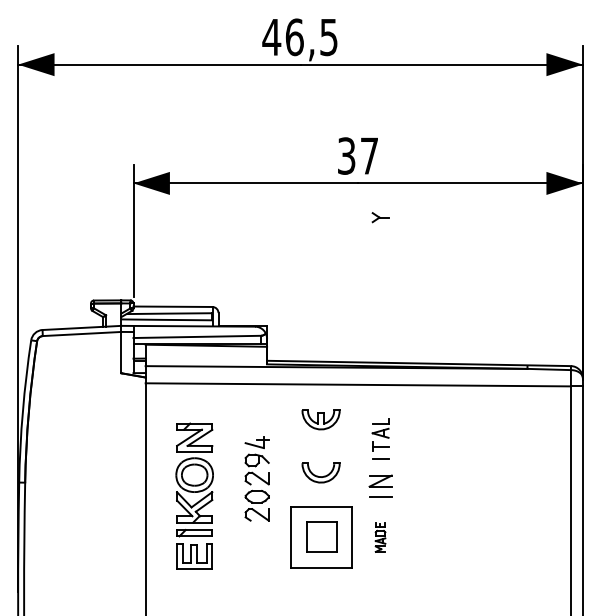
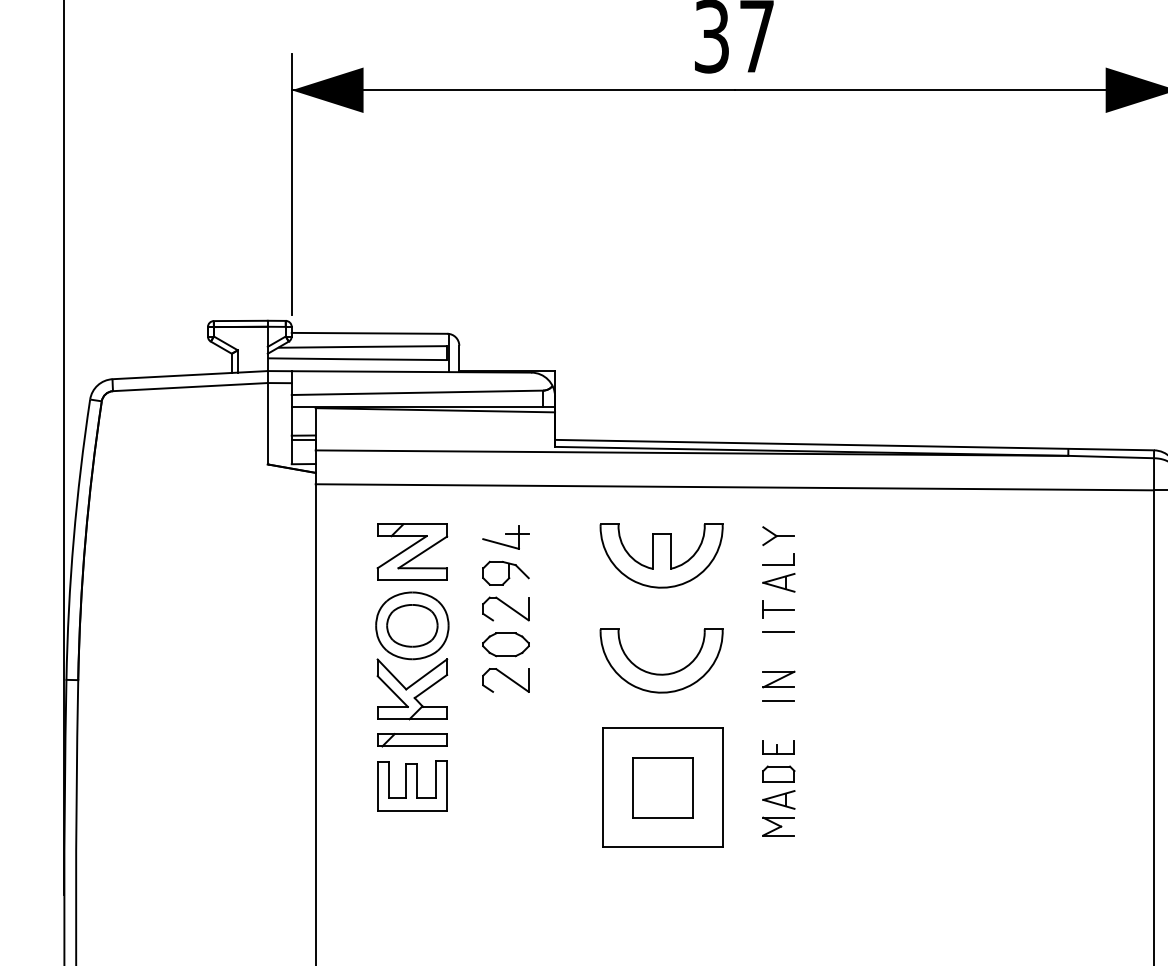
part: (380, 217) -> (778, 535), moved
part: (320, 419) -> (660, 555), size x1.67
part: (320, 472) -> (660, 660), size x1.67
part: (256, 478) -> (504, 608), moved
part: (380, 485) -> (778, 685), size x0.71
part: (194, 495) -> (411, 665), moved
part: (380, 537) -> (778, 788), size x1.67

